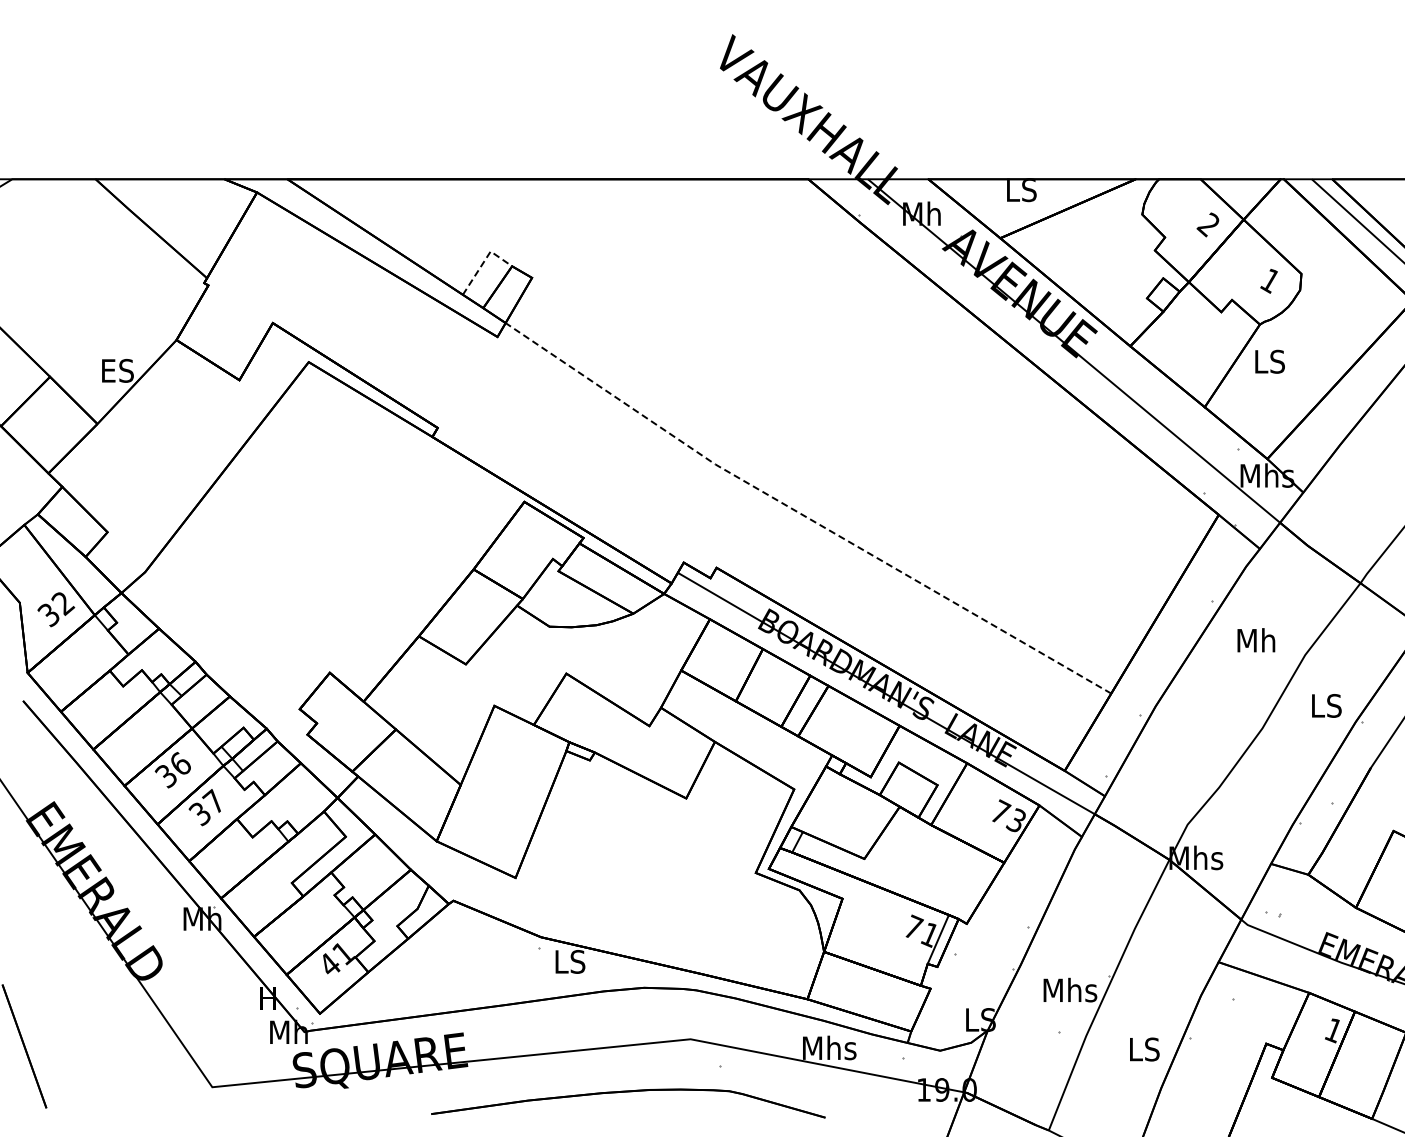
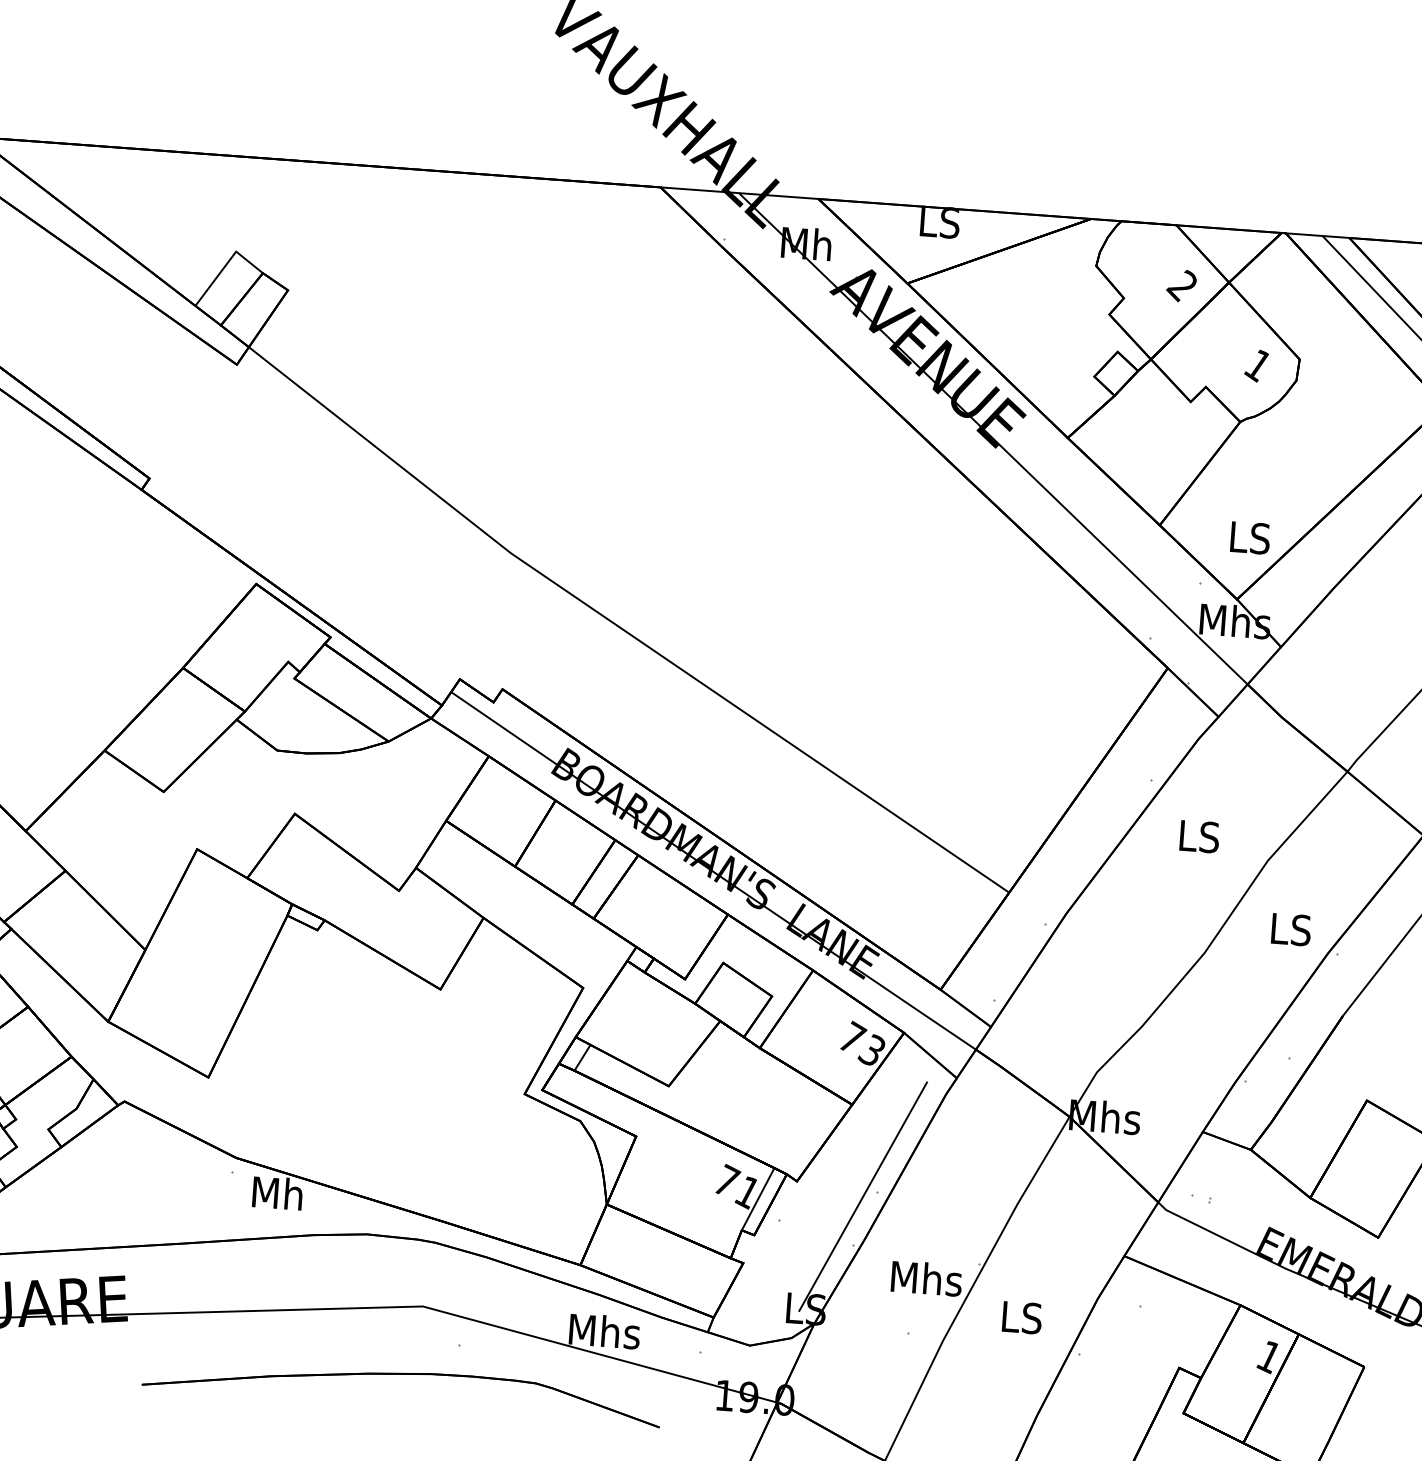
line: (484, 261) -> (227, 264), dashed -> solid
text: (1269, 361) -> (1249, 537), moved
line: (802, 515) -> (620, 628), dashed -> solid
text: (1257, 640) -> (1206, 837), Mh -> LS
line: (1017, 931) -> (862, 1196), added
text: (575, 961) -> (279, 1193), LS -> Mh
text: (1144, 1049) -> (1021, 1317), moved
part: (628, 1092) -> (403, 1375), moved

